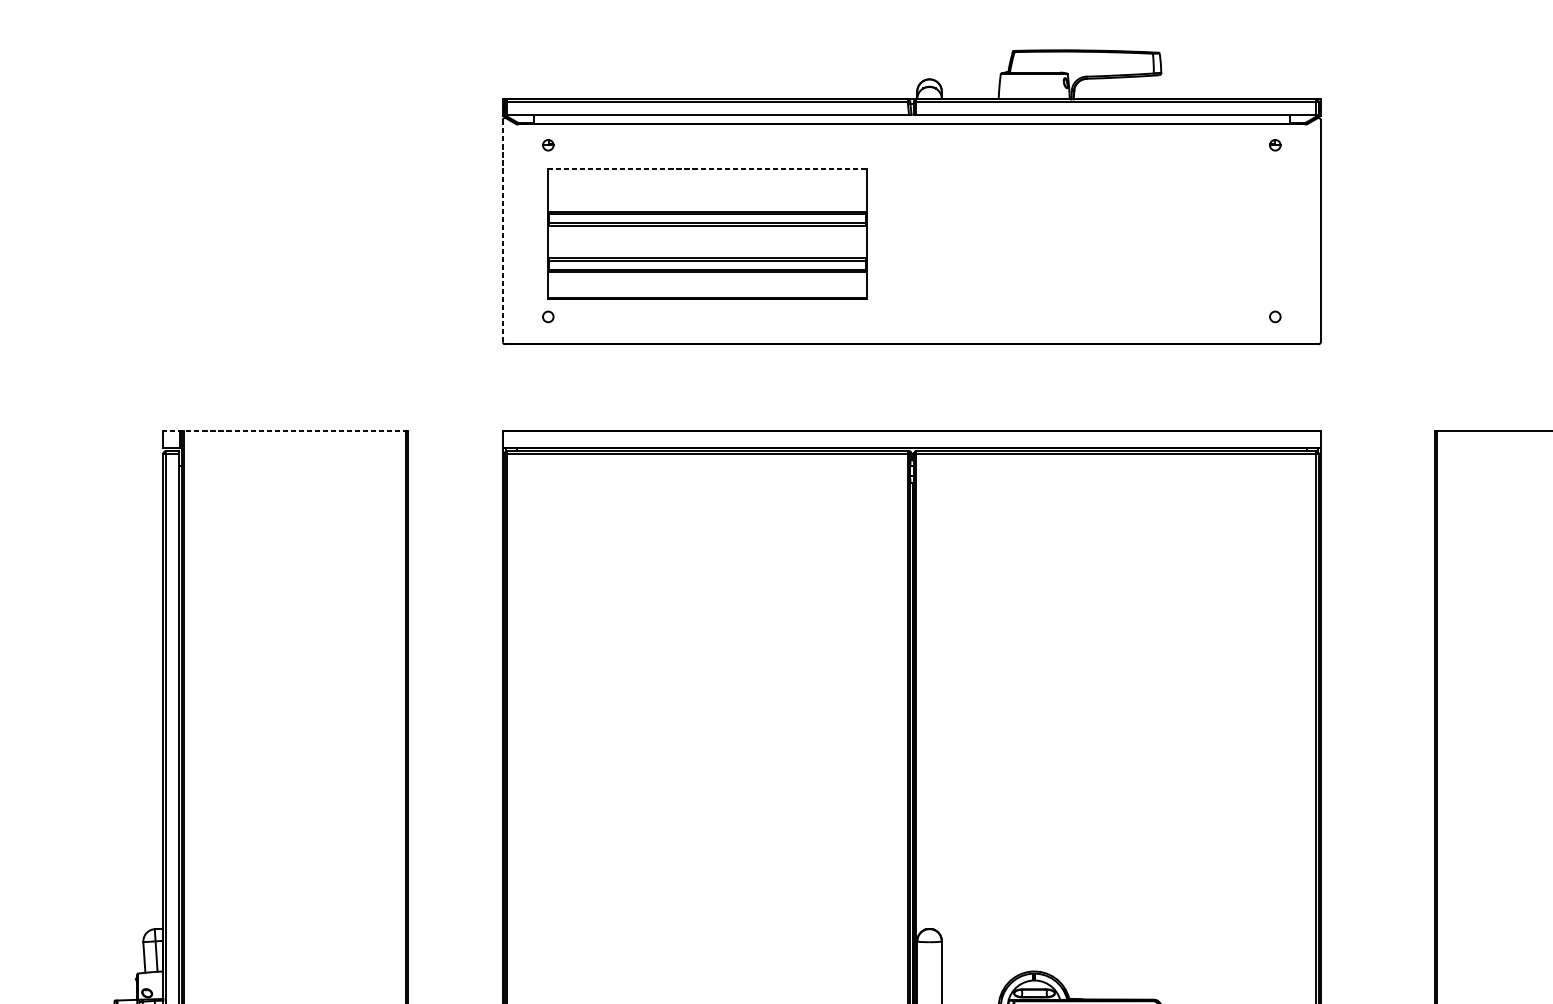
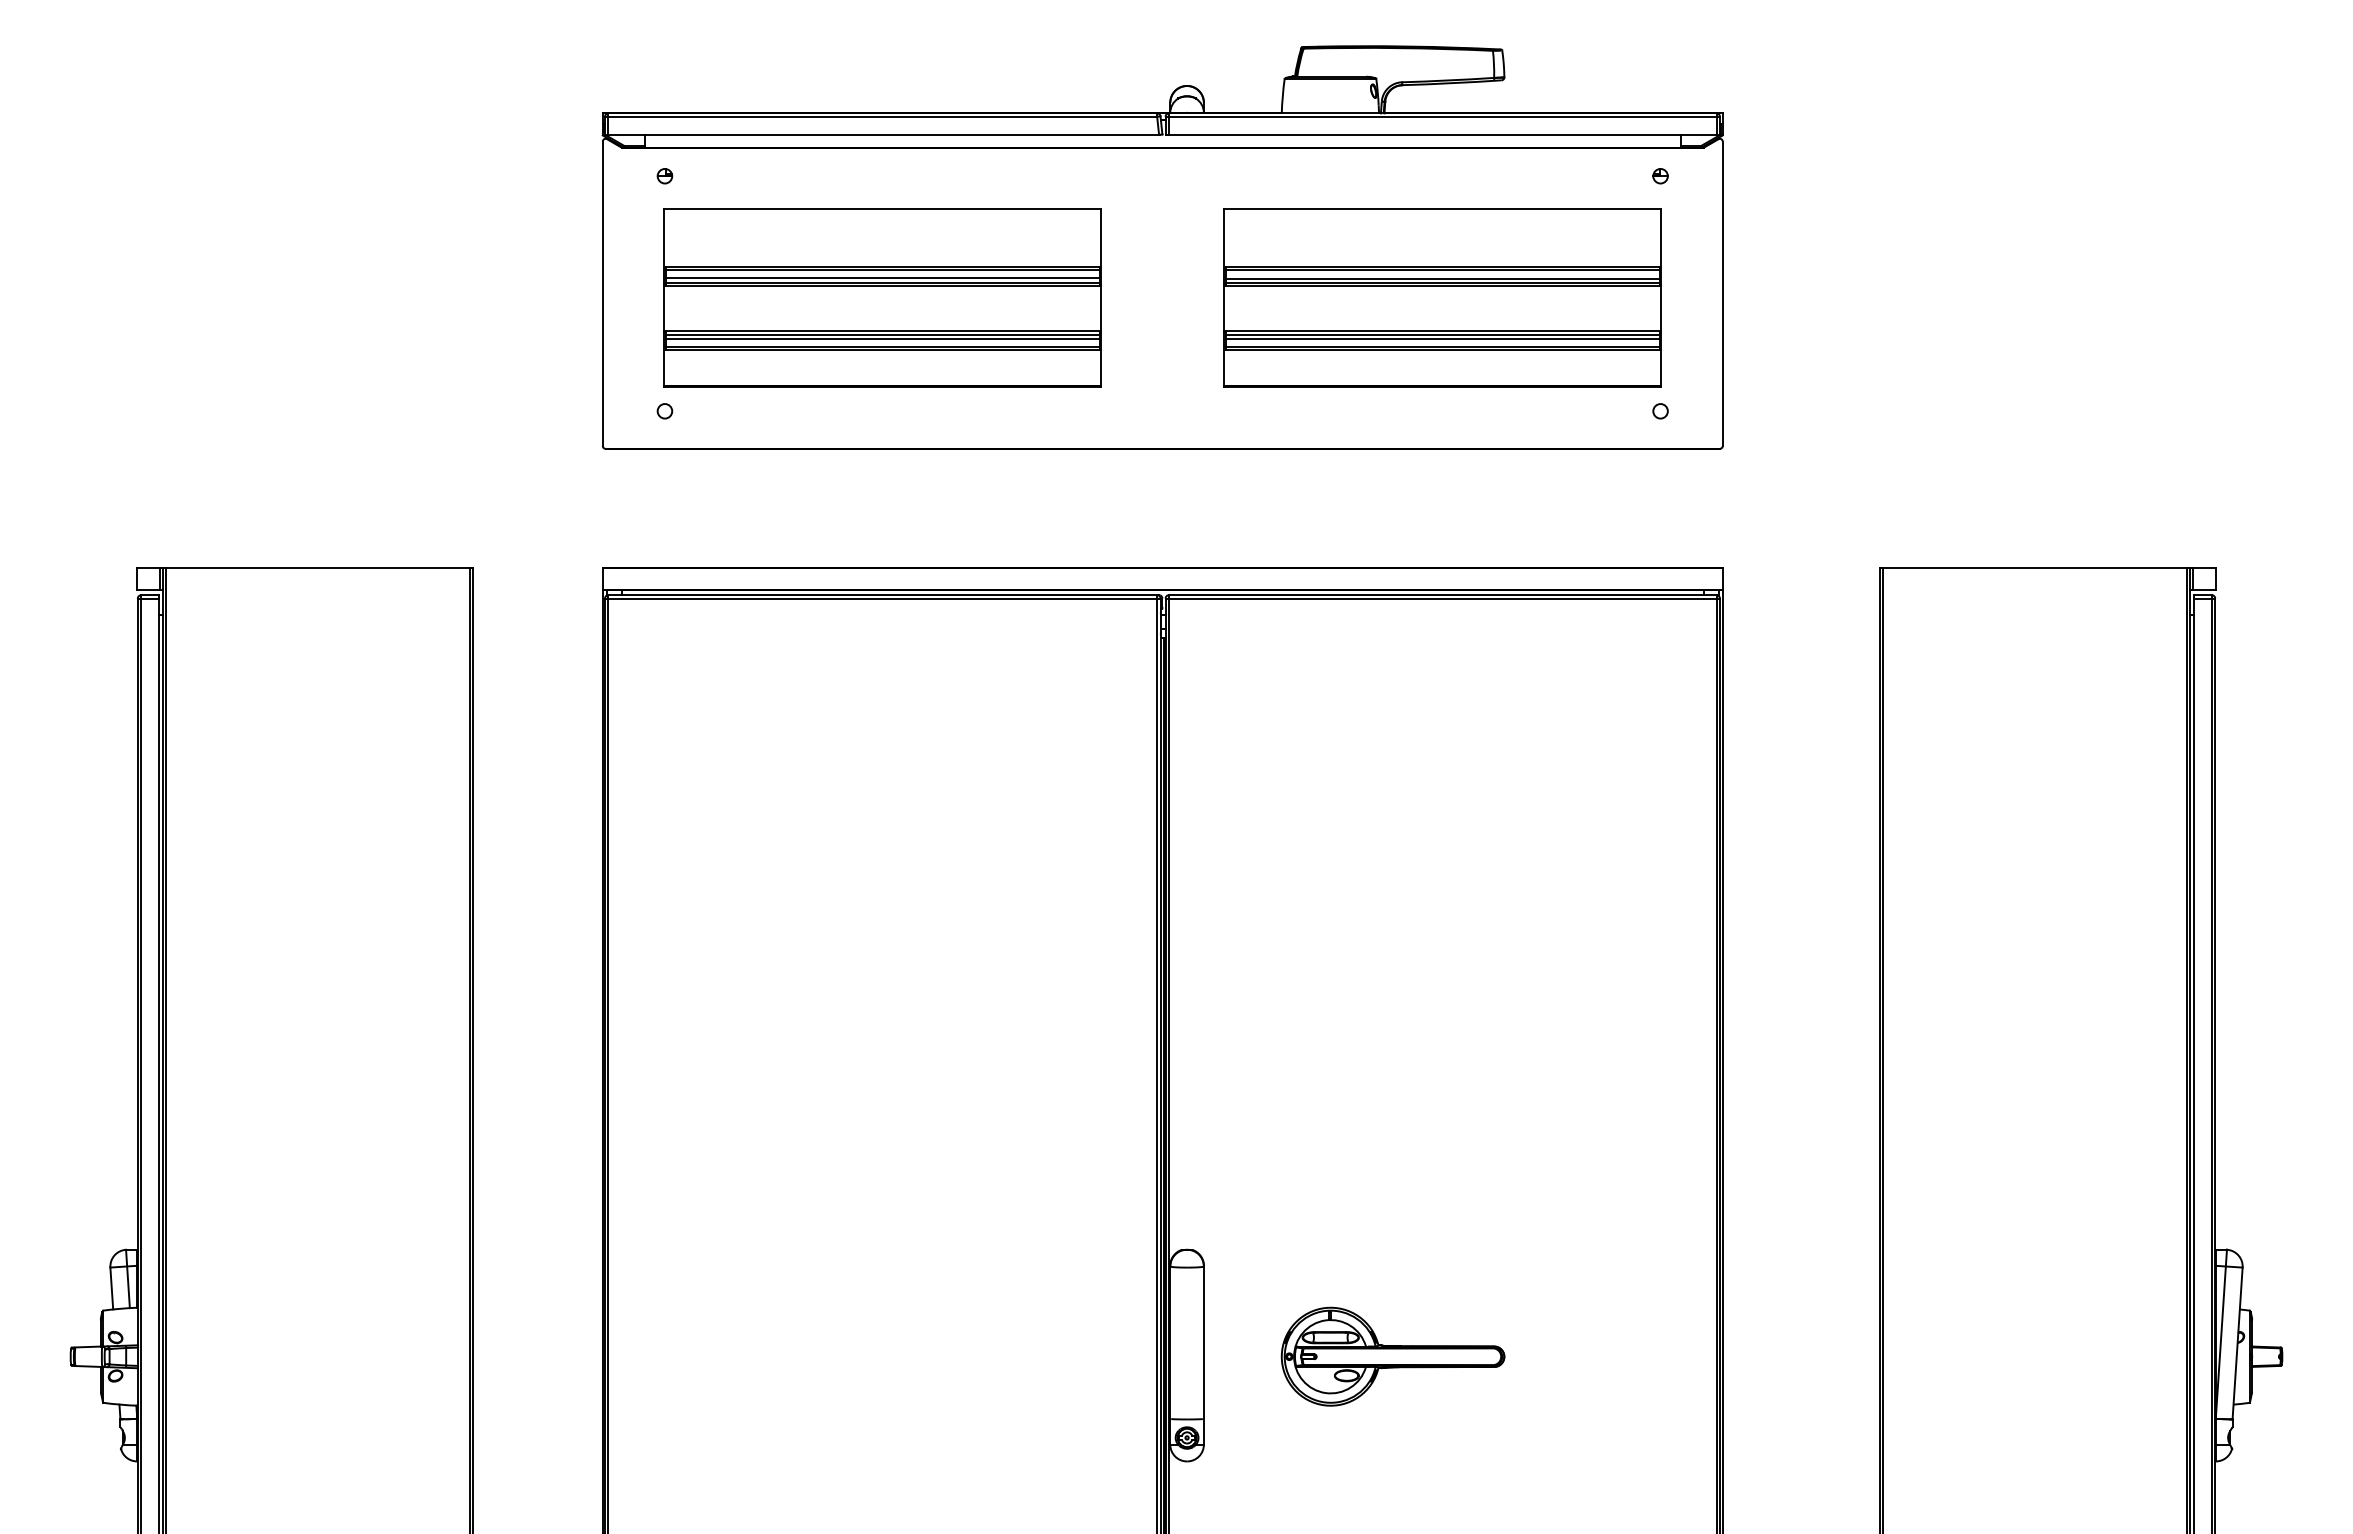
line: (707, 169) -> (883, 209), dashed -> solid
line: (707, 219) -> (882, 278), added
line: (502, 230) -> (602, 293), dashed -> solid
part: (1116, 233) -> (1442, 297), added
line: (707, 264) -> (882, 339), added
line: (285, 430) -> (305, 567), dashed -> solid

